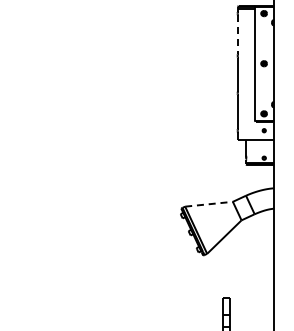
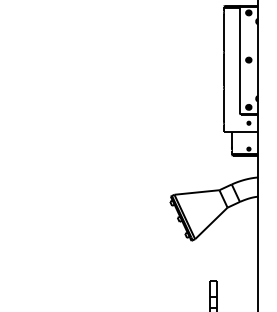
line: (237, 34) -> (223, 32), dashed -> solid
line: (209, 204) -> (197, 192), dashed -> solid

